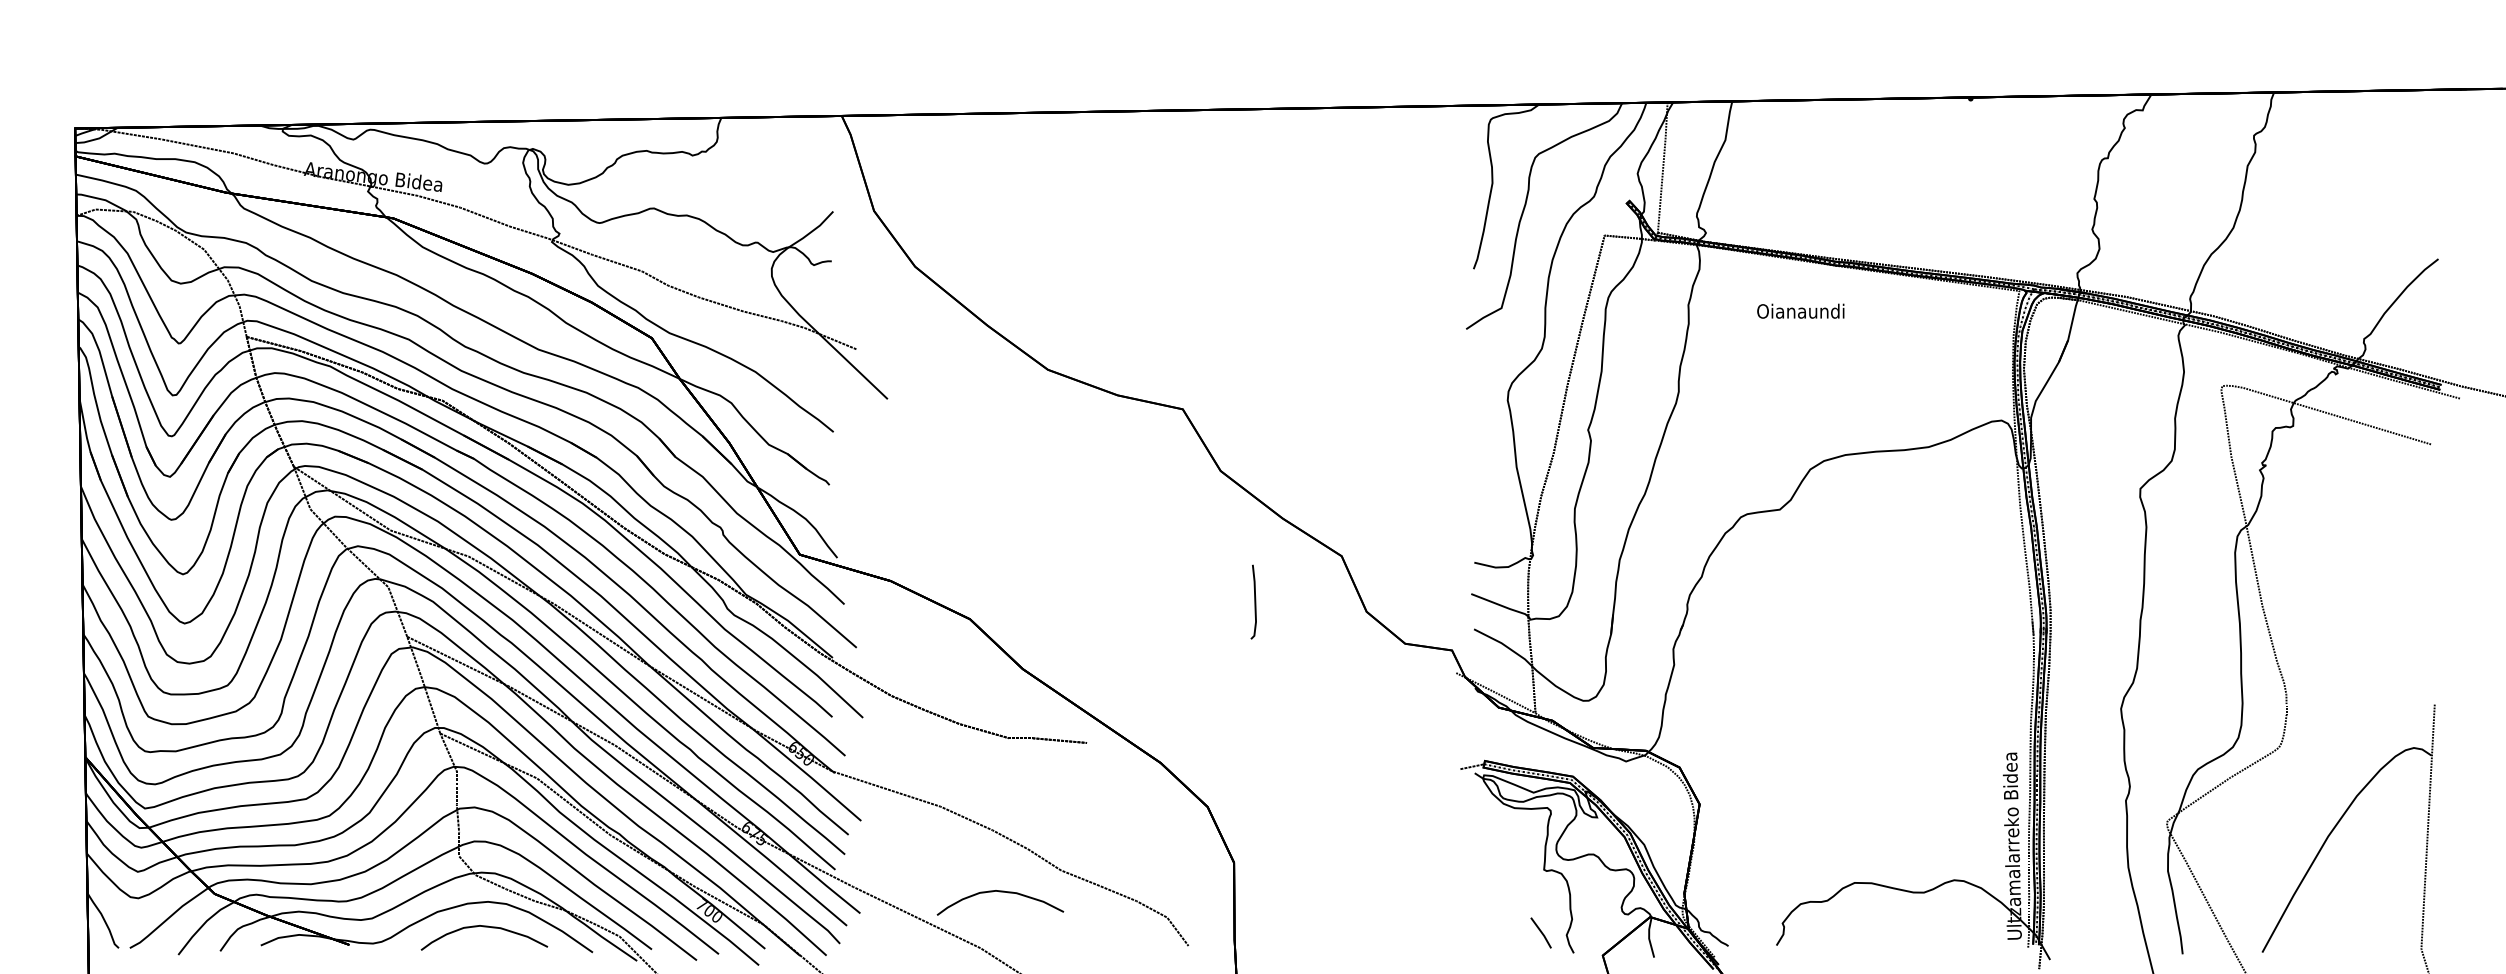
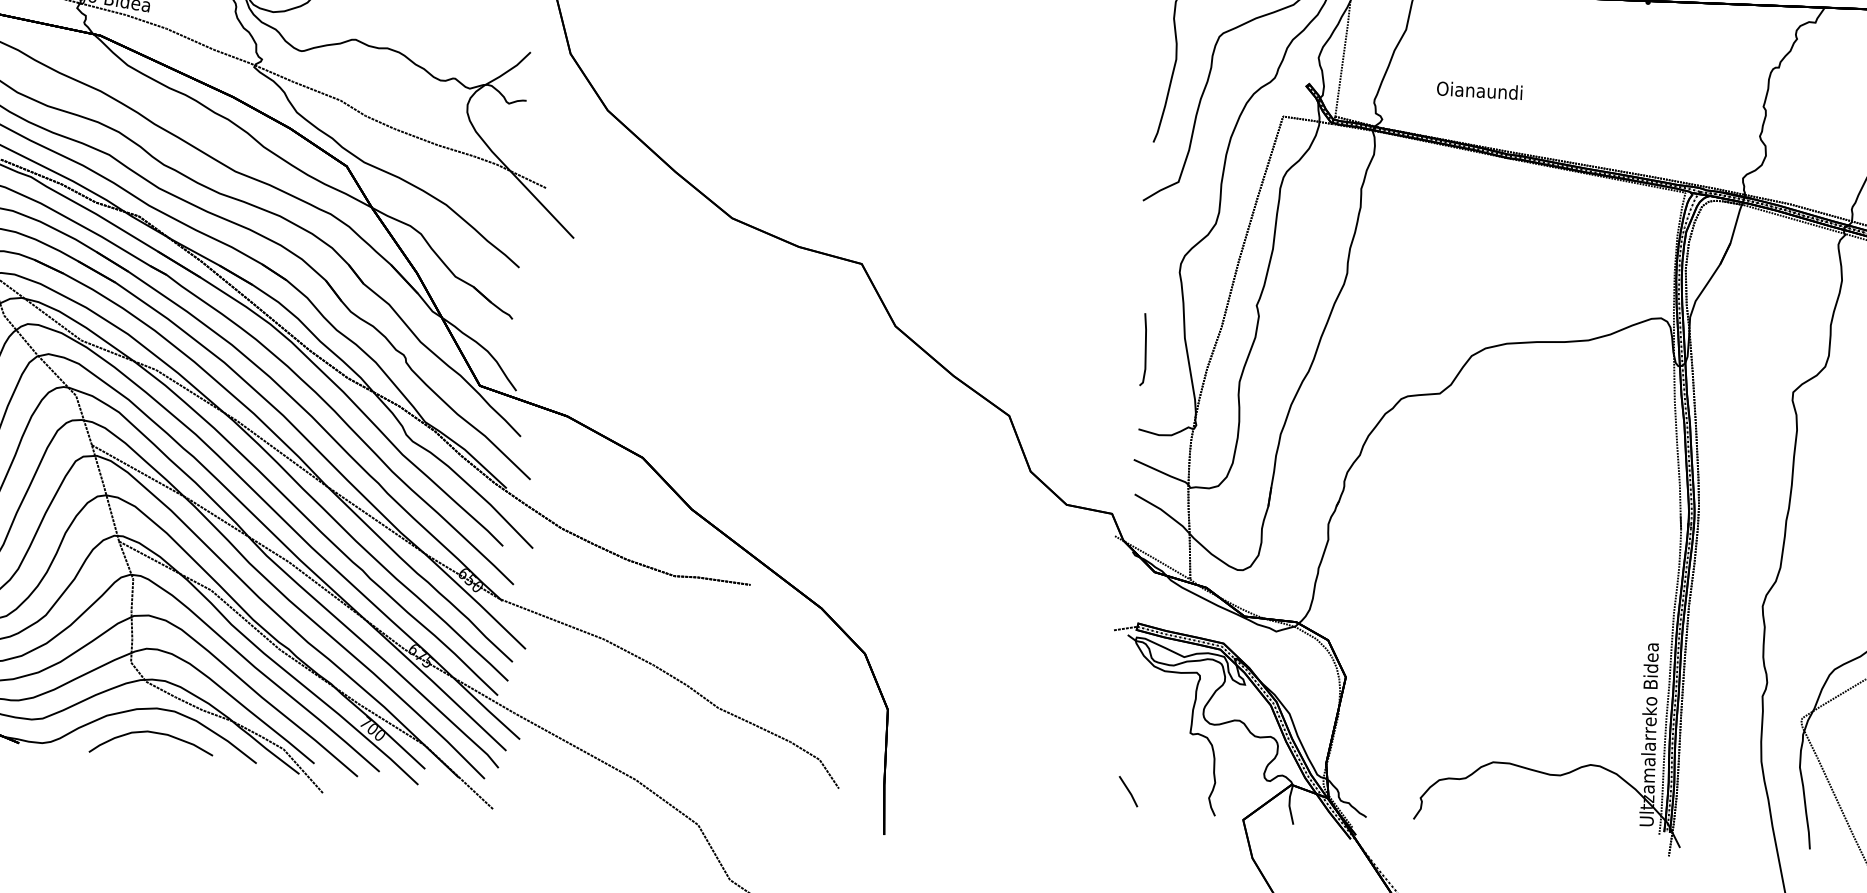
text: (1800, 310) -> (1479, 89), moved
line: (1254, 601) -> (1144, 349), moved
curve: (1000, 892) -> (658, 726), removed
line: (1540, 932) -> (1127, 791), moved

